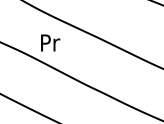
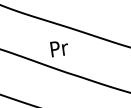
text: (50, 42) -> (59, 48), moved

